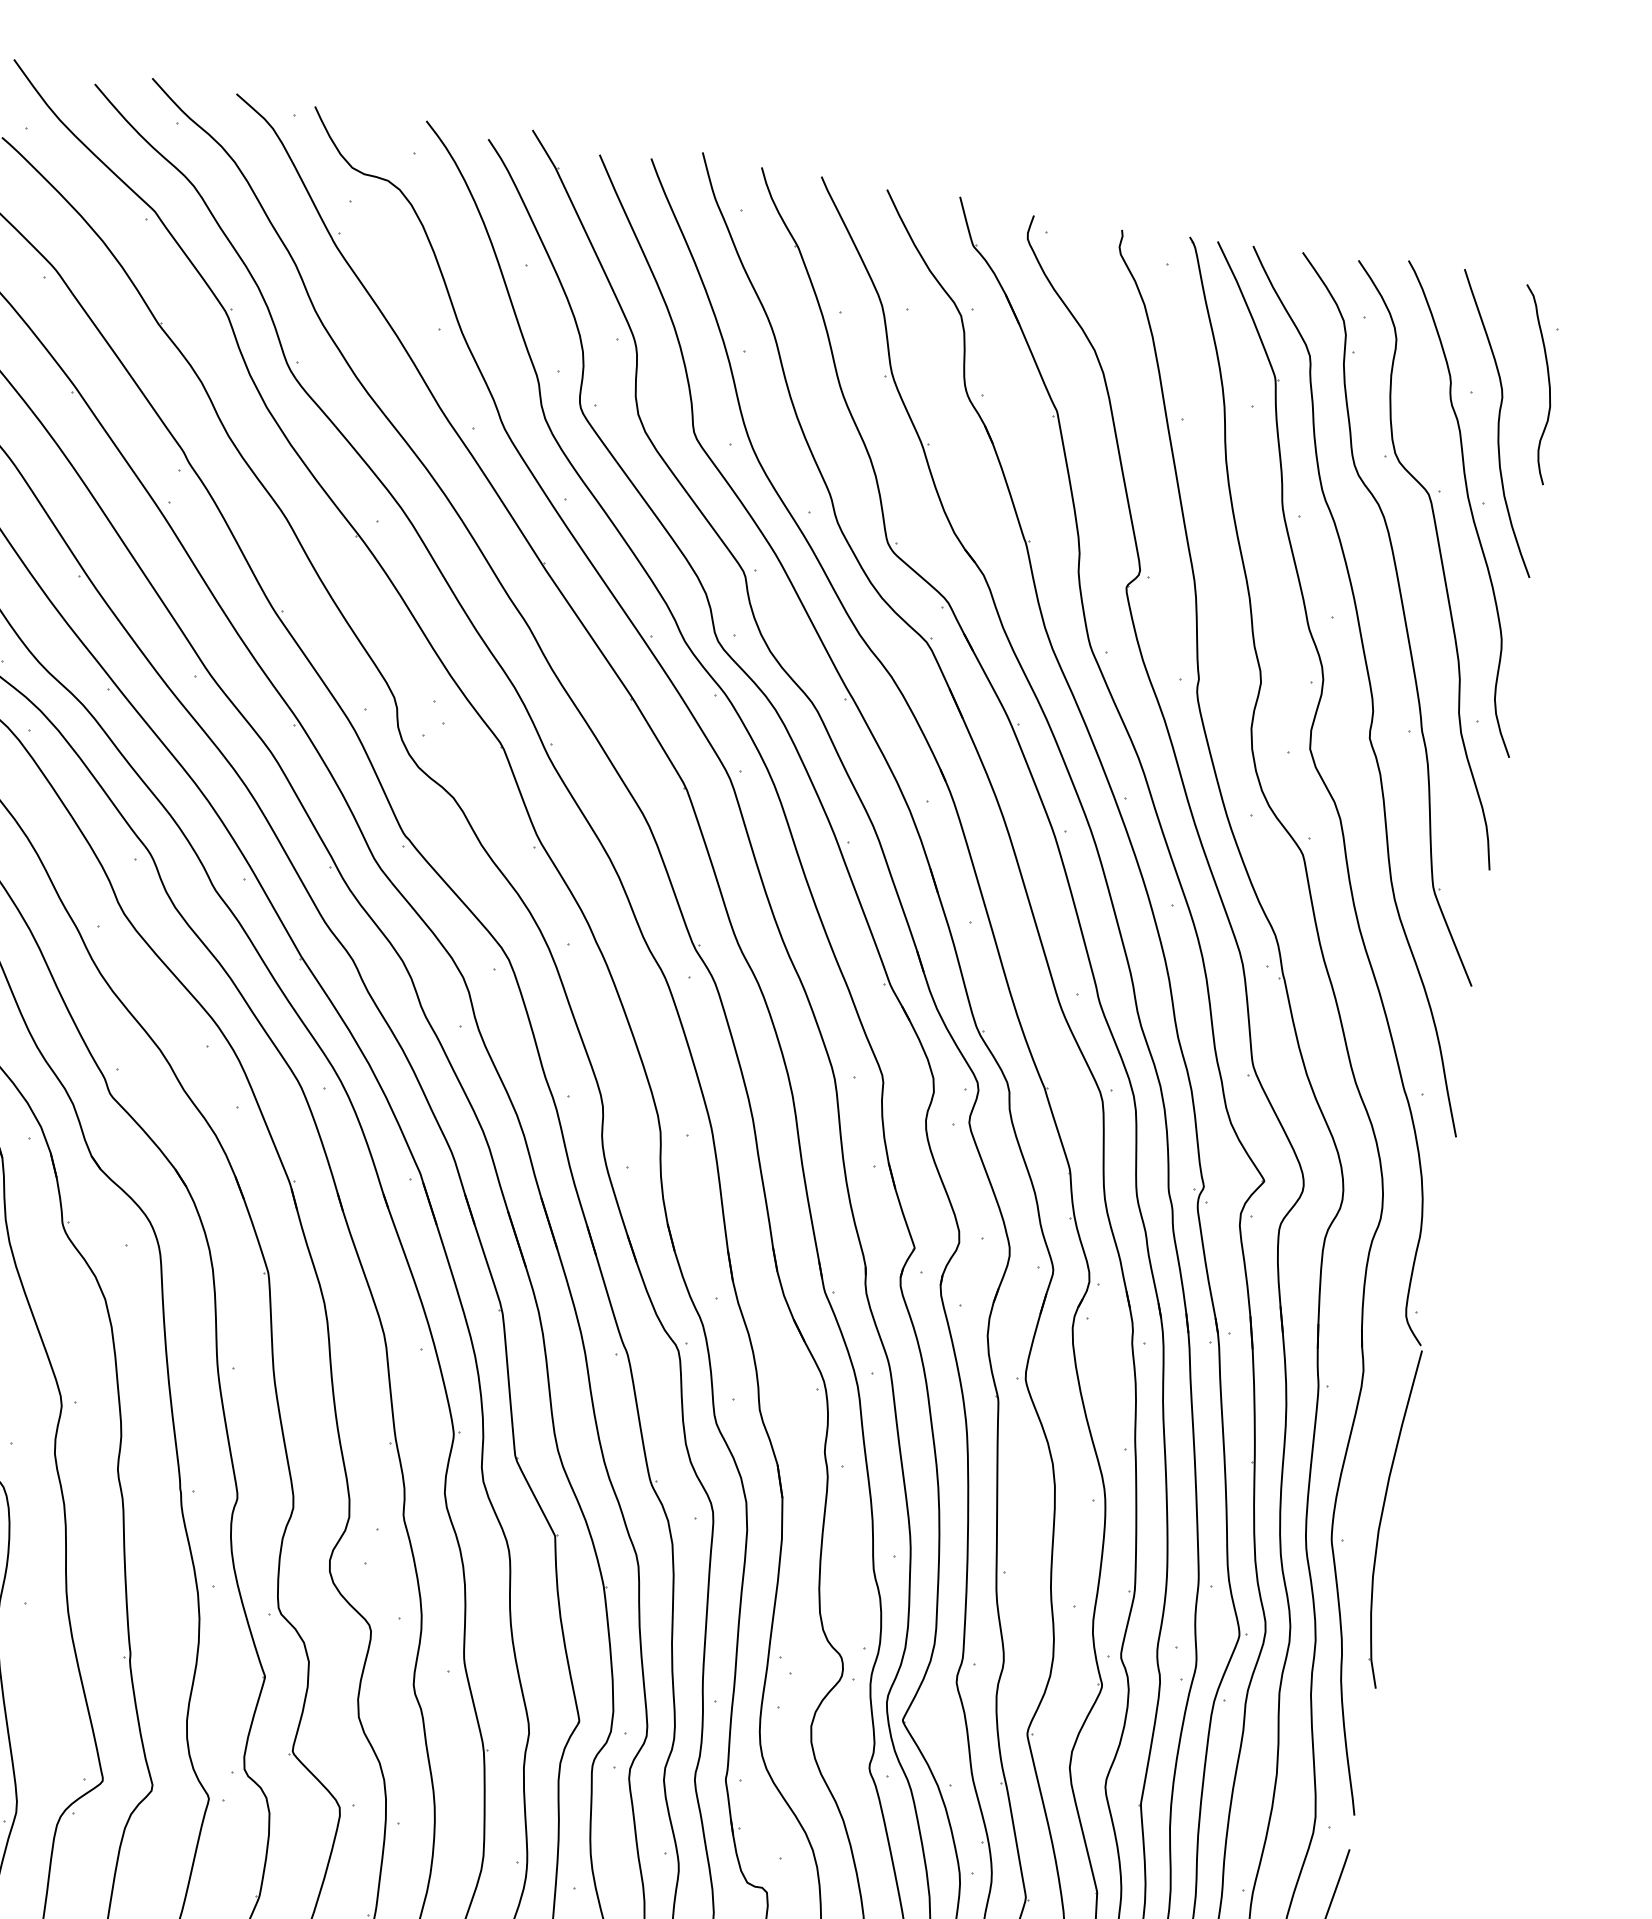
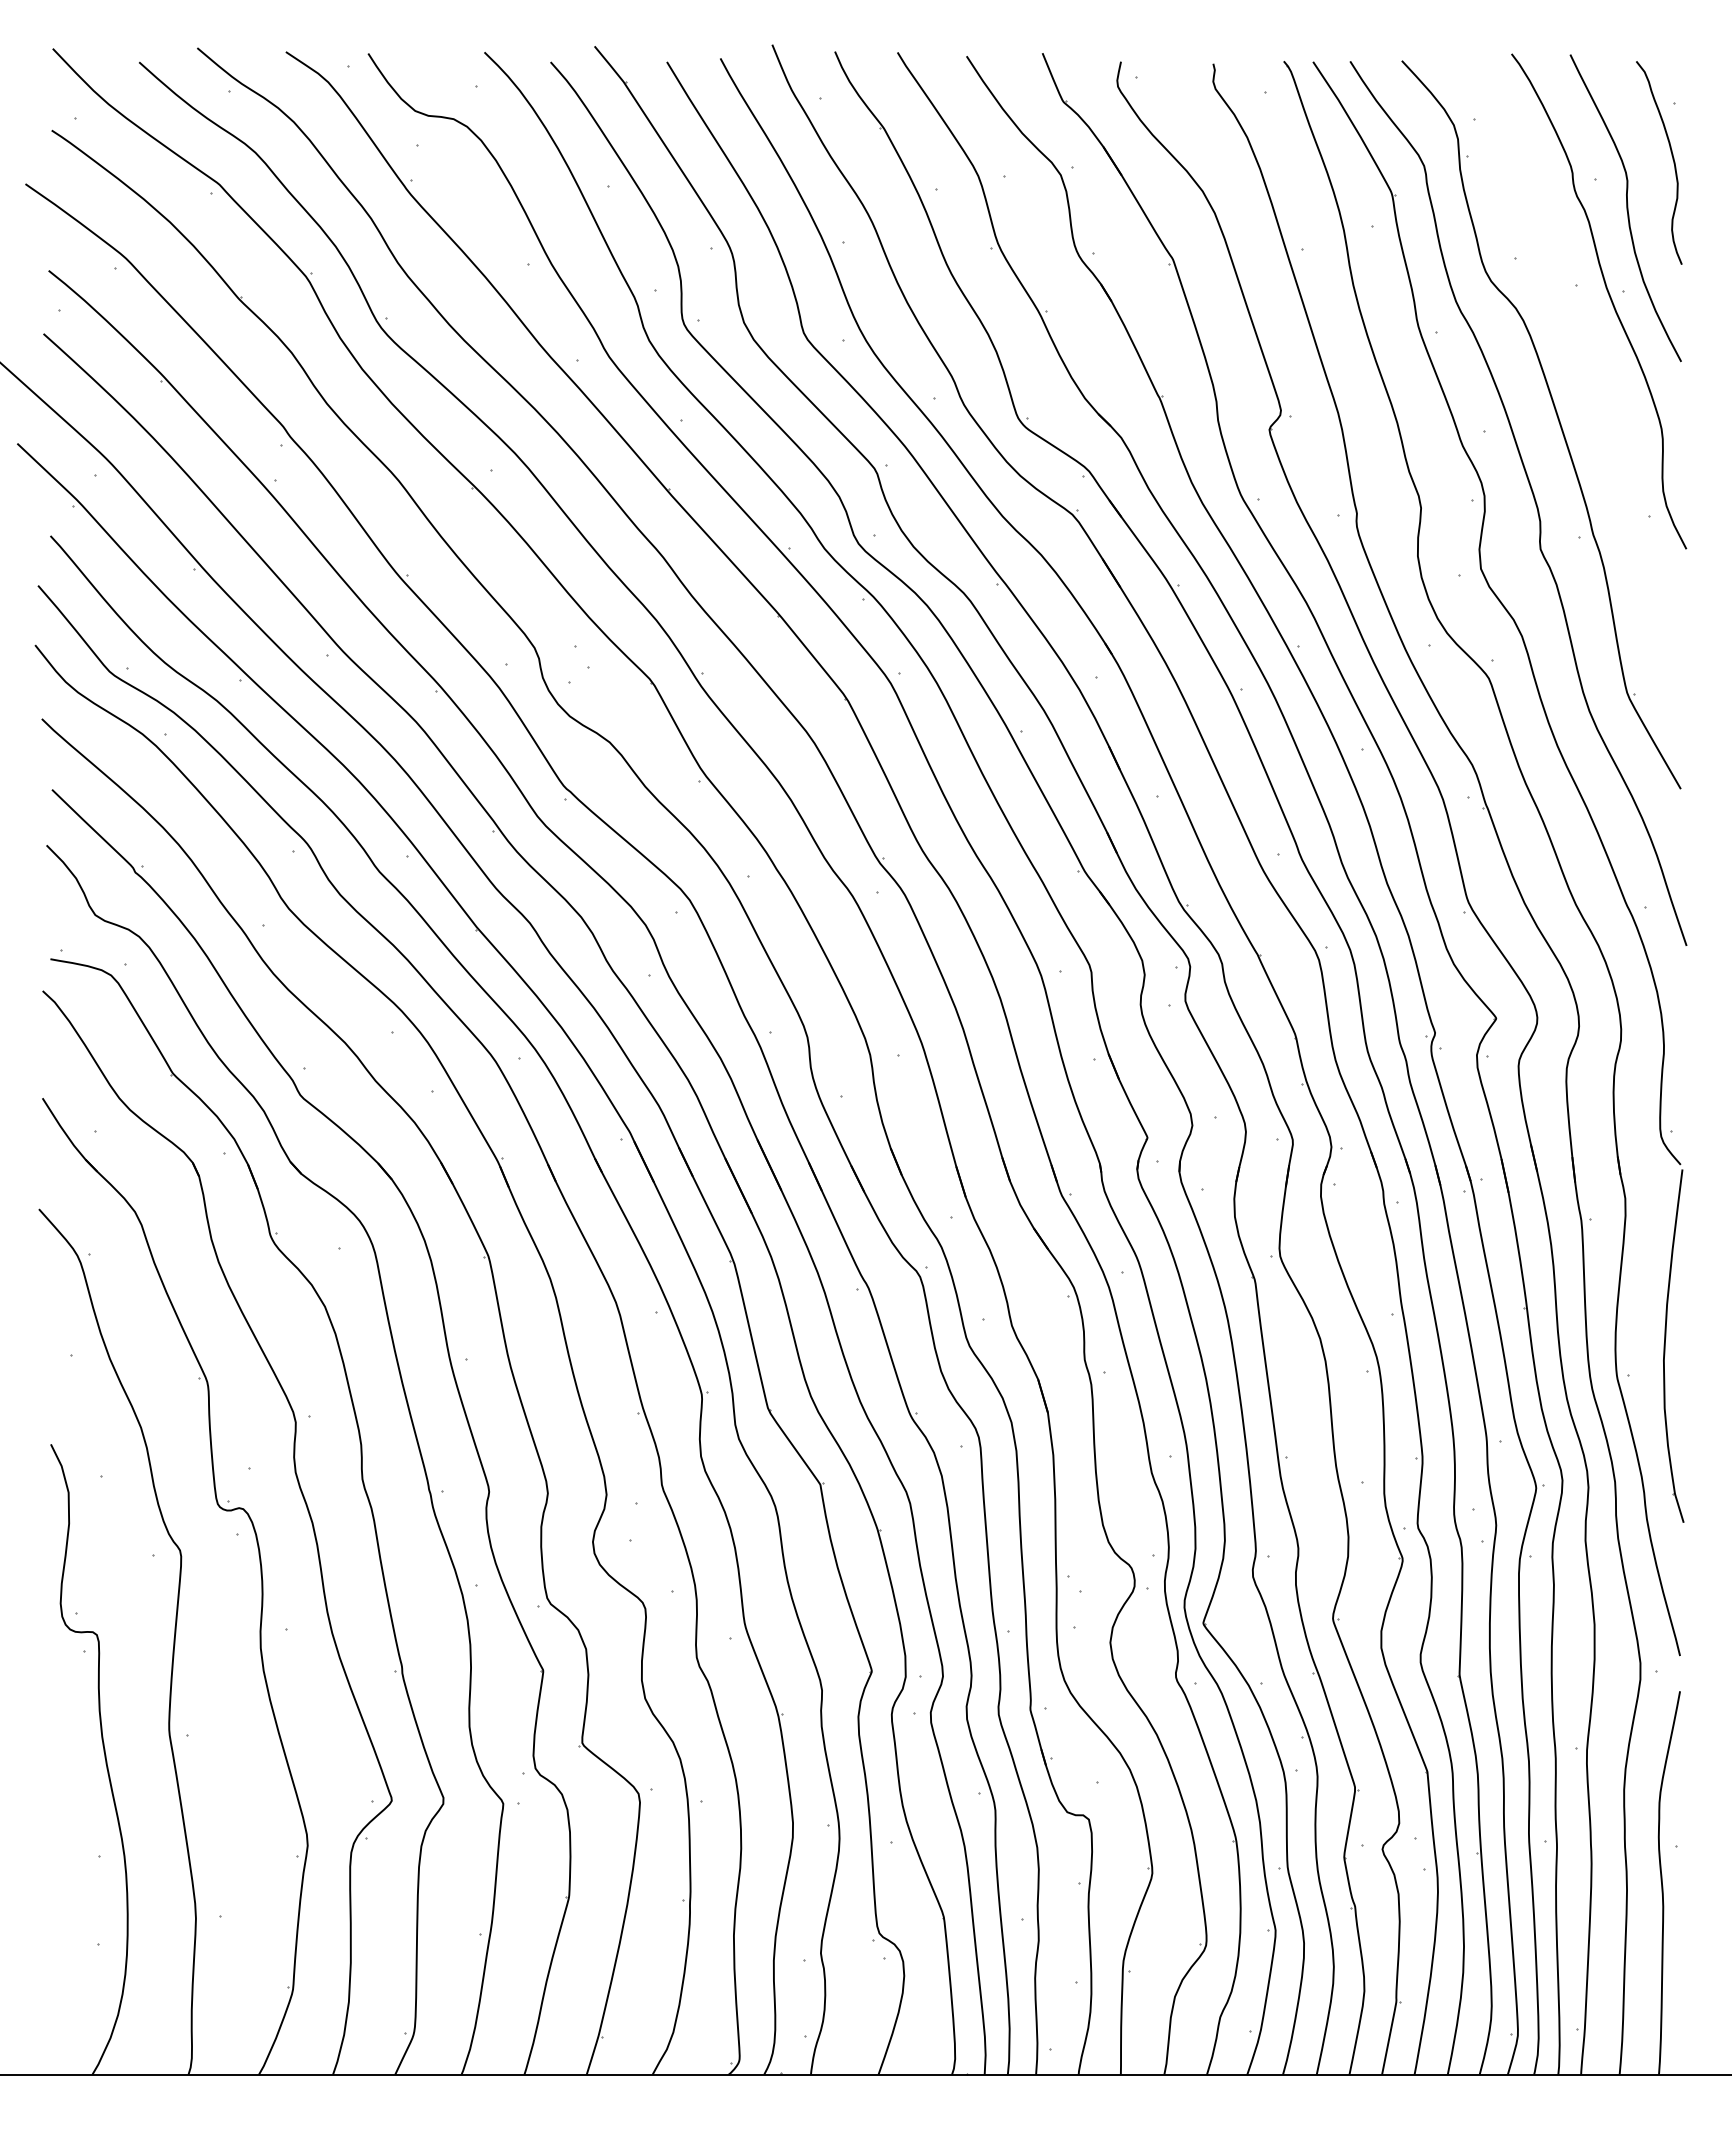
curve: (1440, 560) -> (1587, 356), removed

